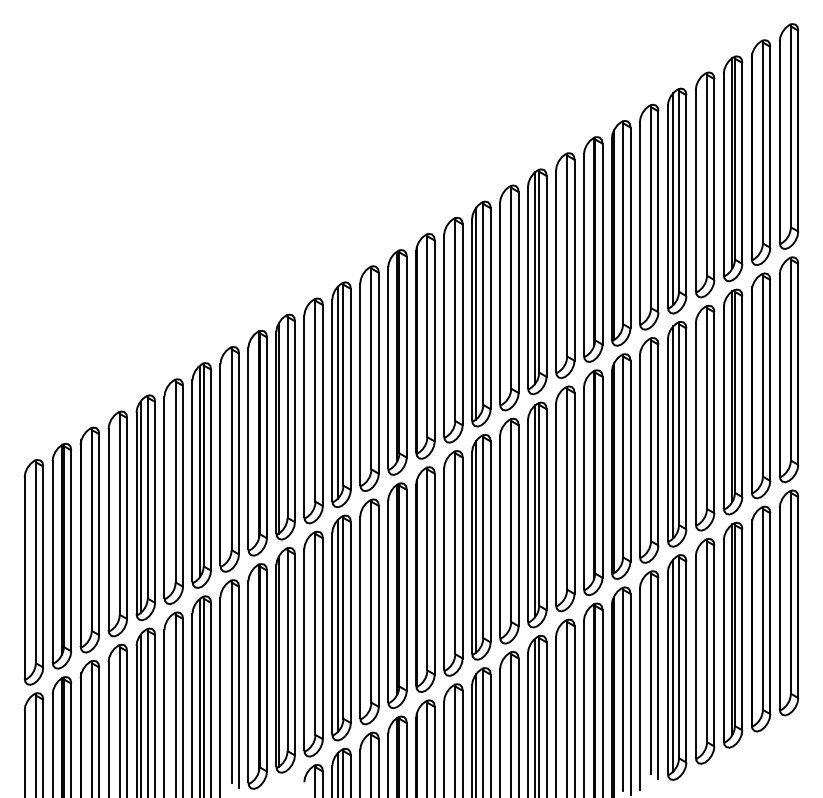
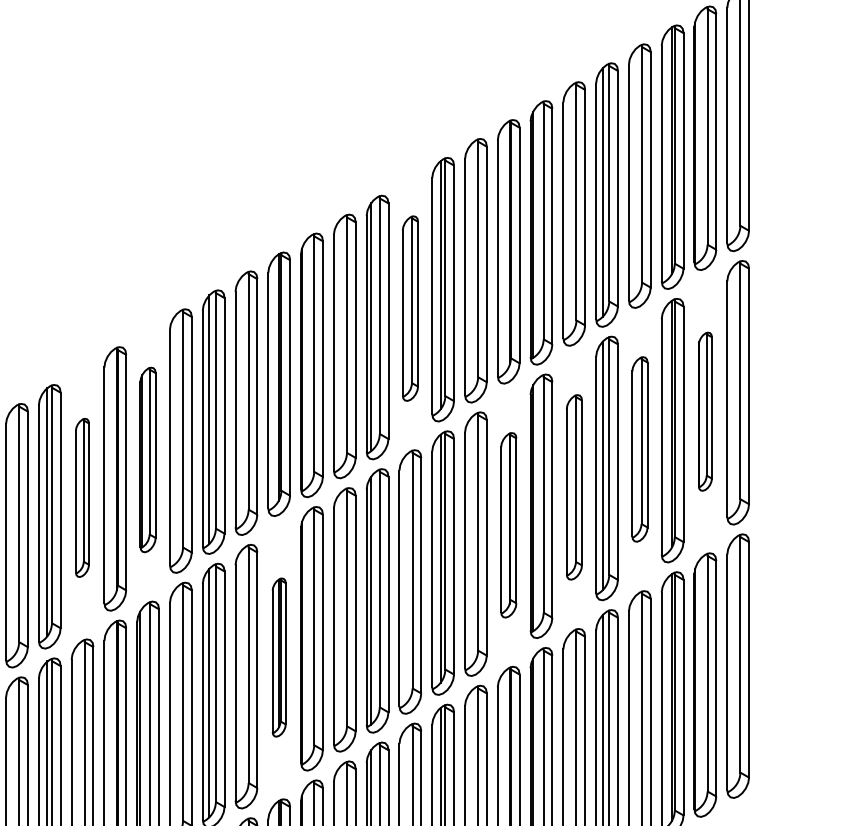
part: (509, 297) -> (410, 308), size x0.7
part: (760, 385) -> (704, 411), size x0.6
part: (705, 417) -> (640, 448), size x0.7
part: (285, 426) -> (147, 459), size x0.7
part: (649, 450) -> (574, 487), size x0.7
part: (229, 459) -> (82, 497), size x0.6
part: (593, 482) -> (508, 524), size x0.7
part: (397, 595) -> (279, 657), size x0.6

